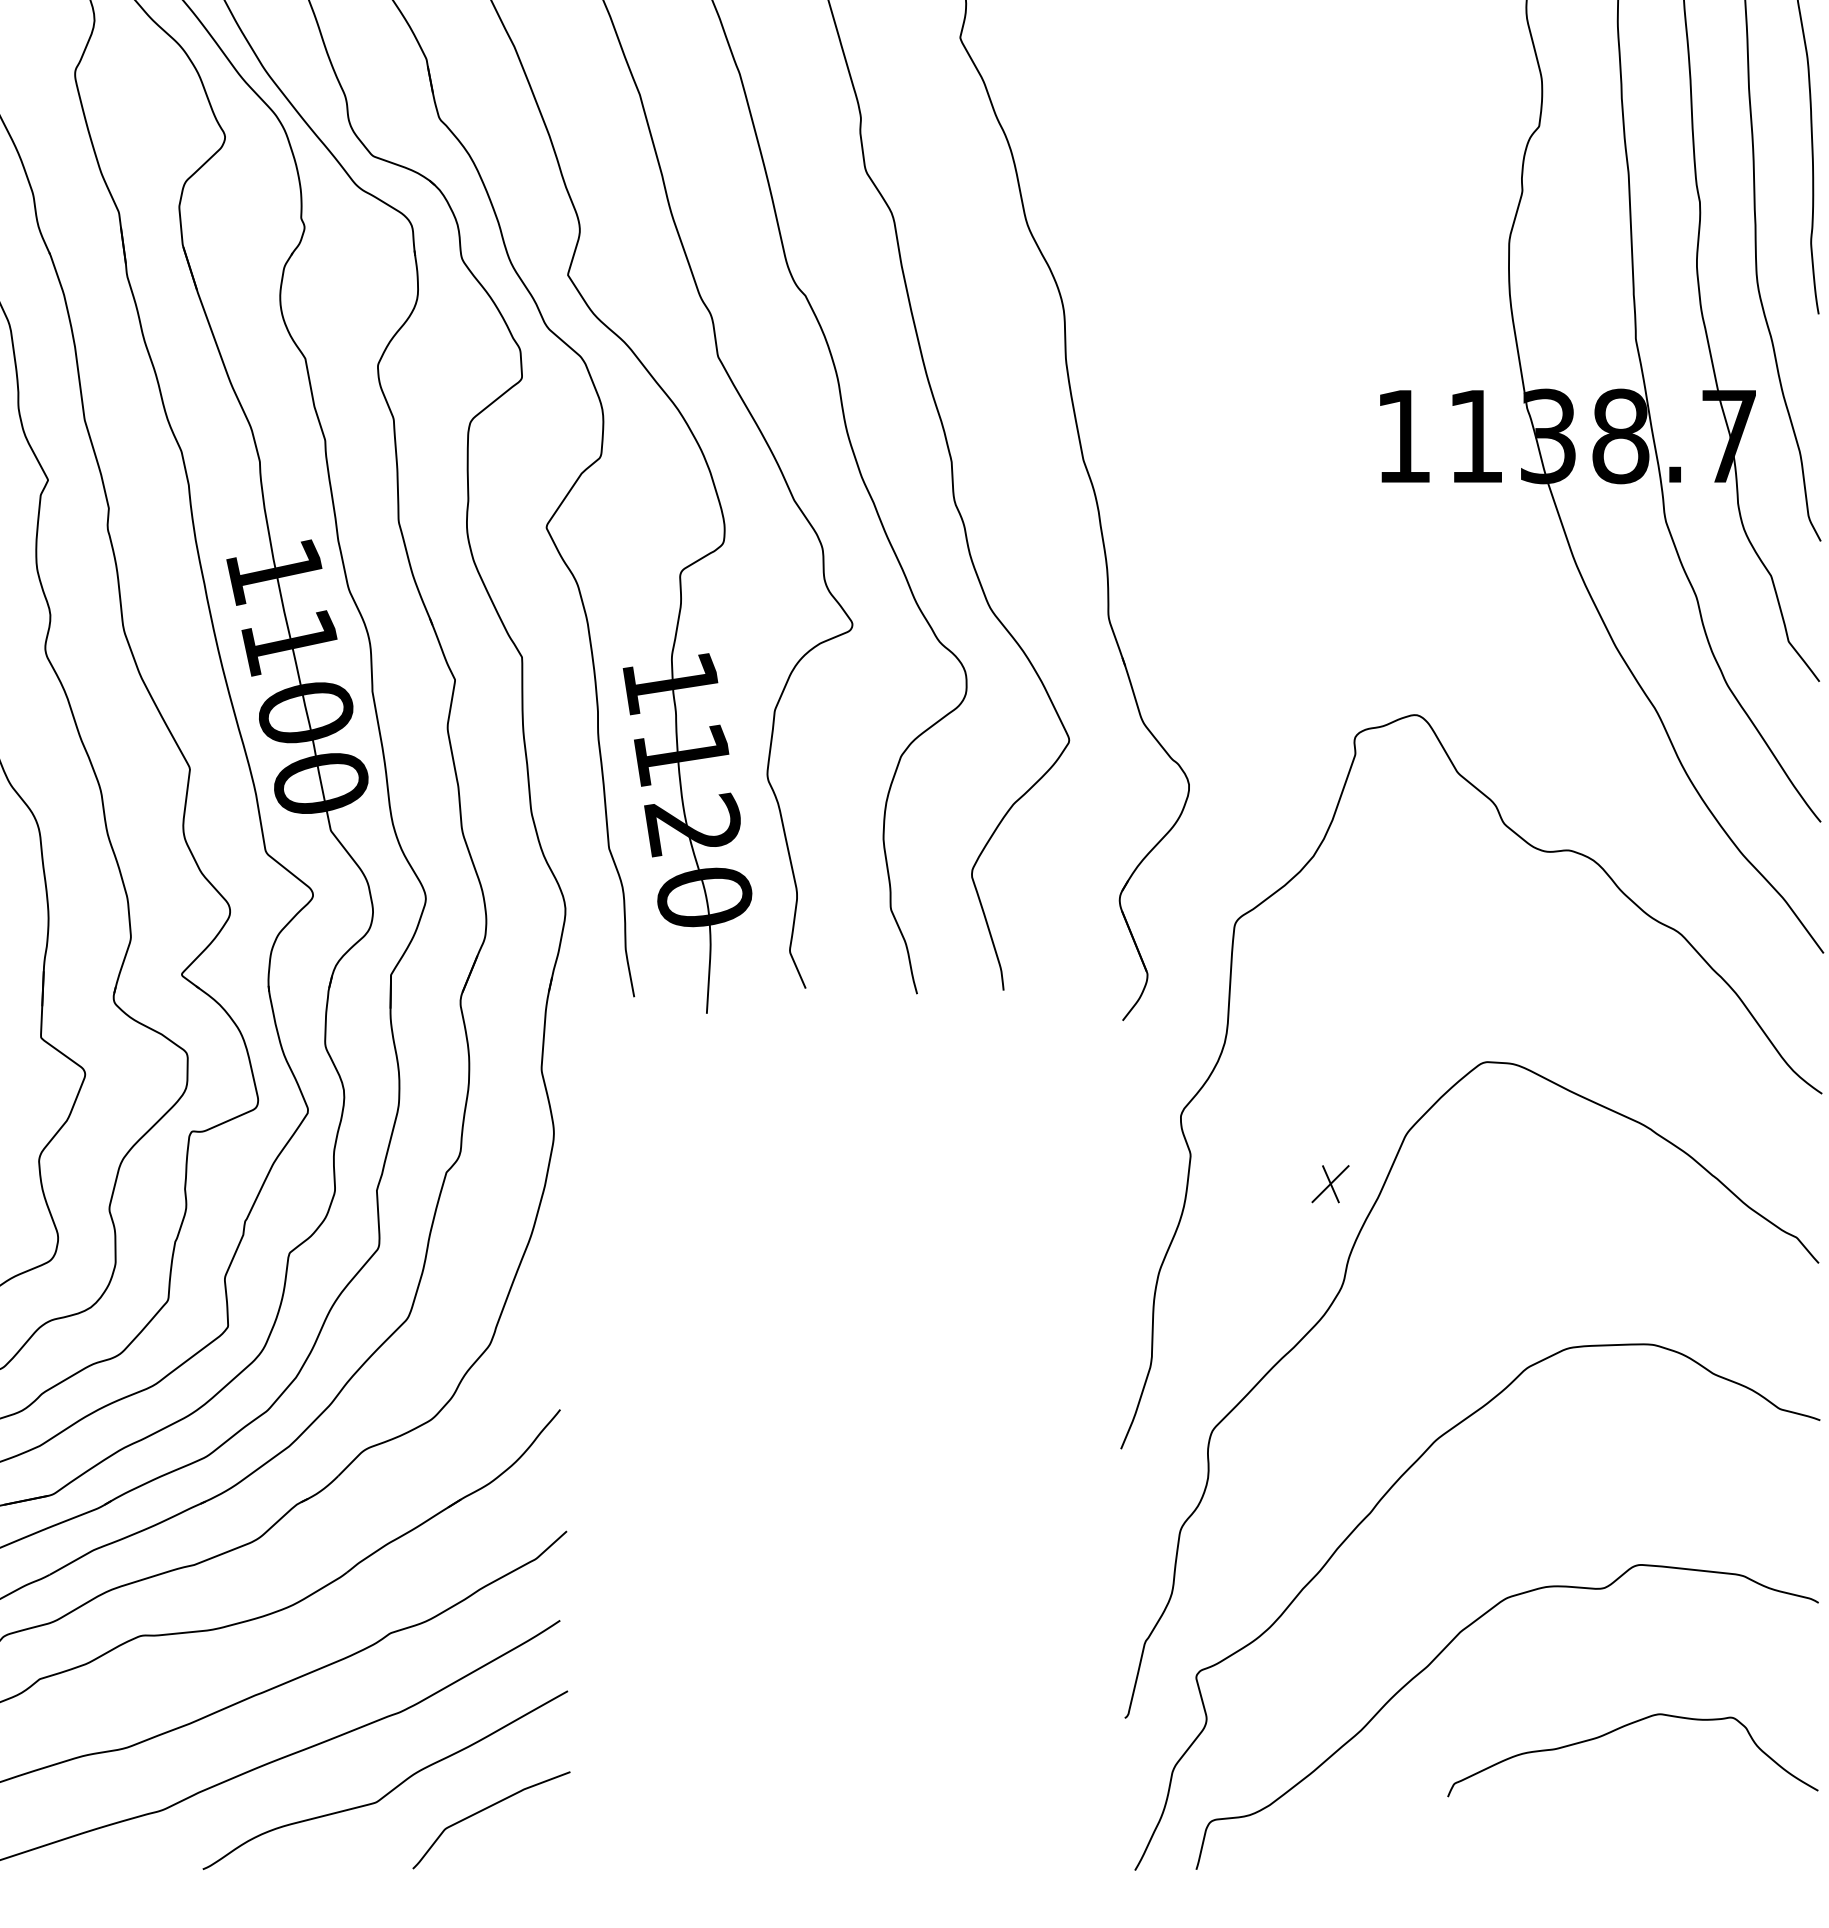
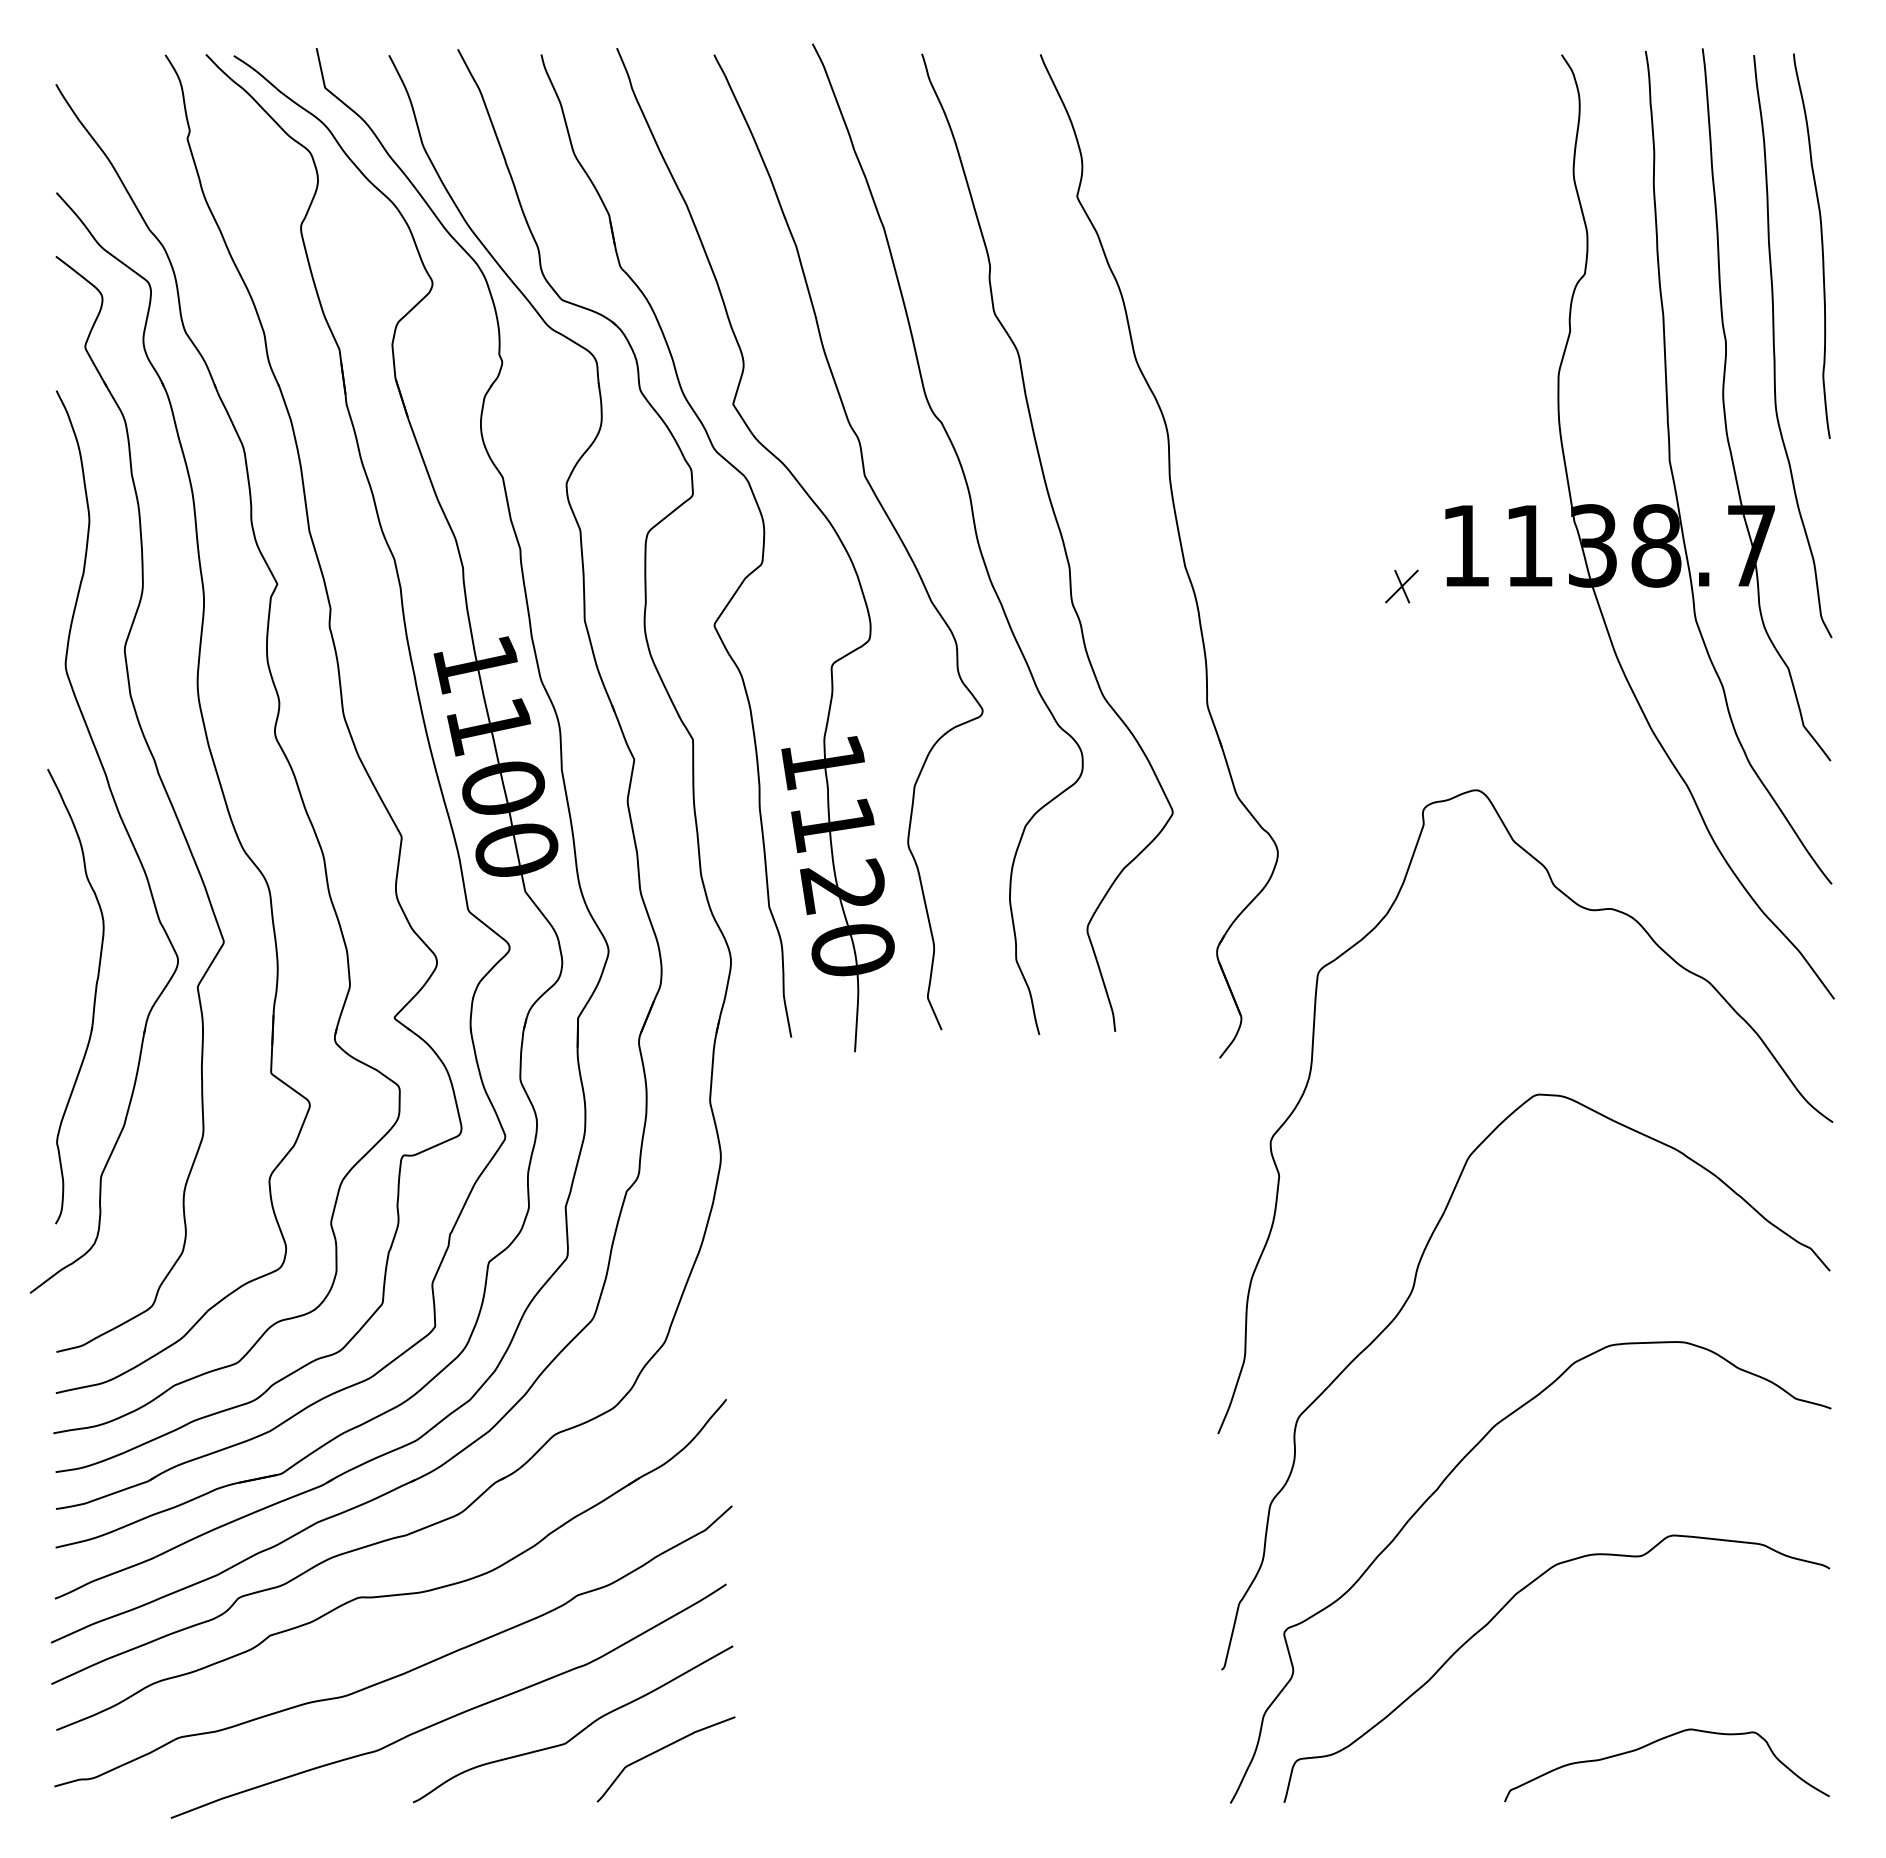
part: (1330, 1184) -> (1401, 586), moved
curve: (1620, 1729) -> (1656, 1742), moved

